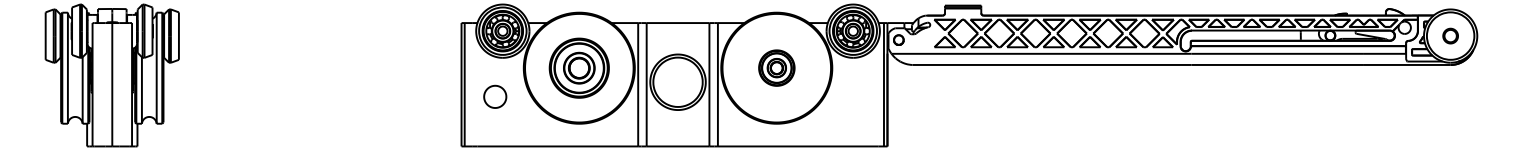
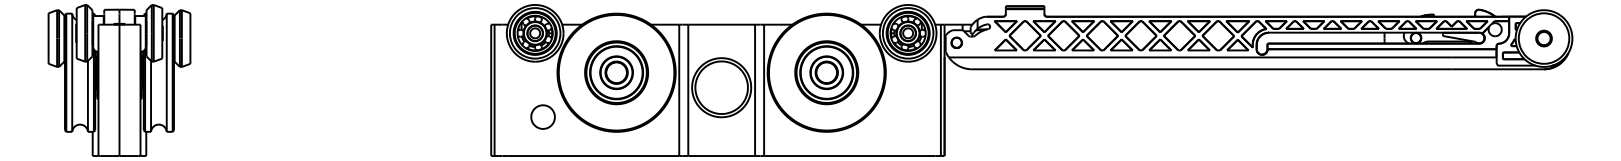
part: (776, 67) -> (826, 71), size x1.67
part: (495, 96) -> (543, 116), moved

